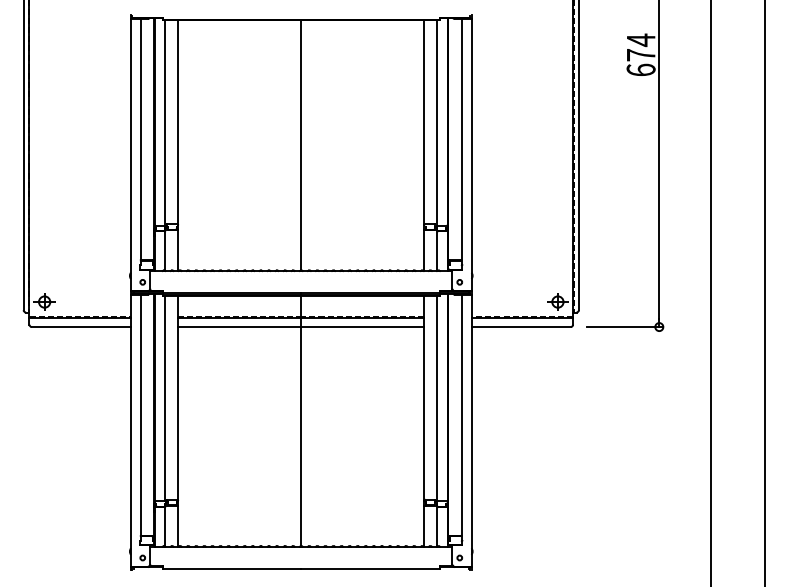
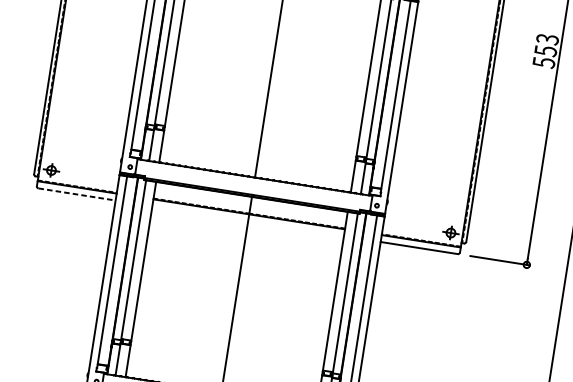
text: (640, 54) -> (545, 50), 674 -> 553
line: (81, 327) -> (77, 194), solid -> dashed
line: (301, 327) -> (248, 221), removed

